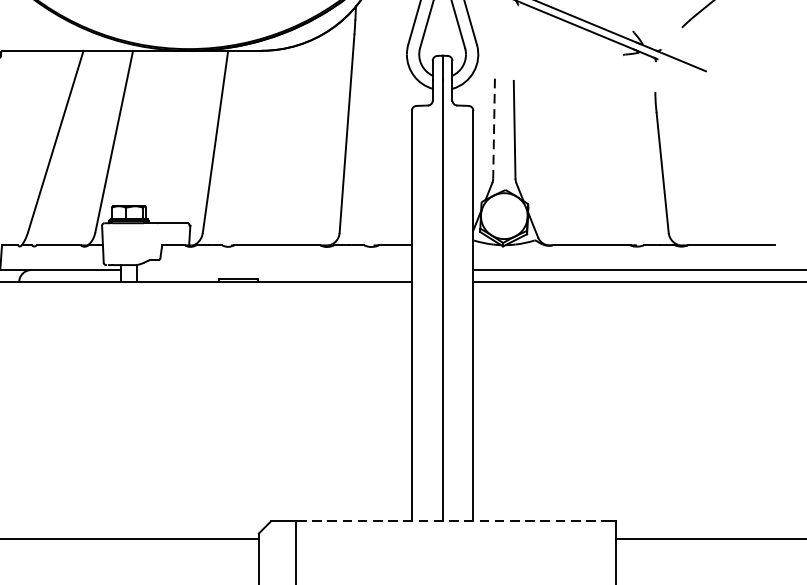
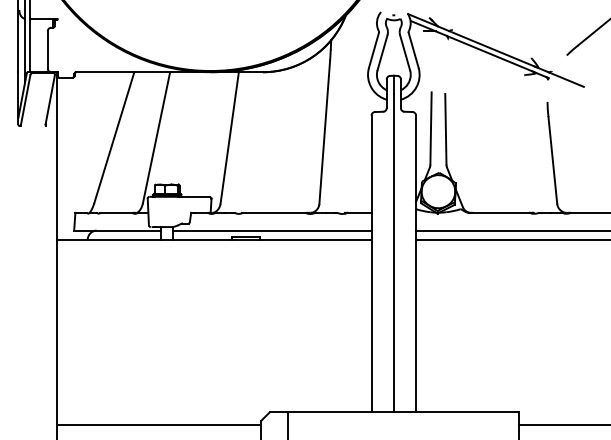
line: (494, 130) -> (431, 129), dashed -> solid
line: (274, 269) -> (272, 230), added
line: (454, 521) -> (402, 412), dashed -> solid

